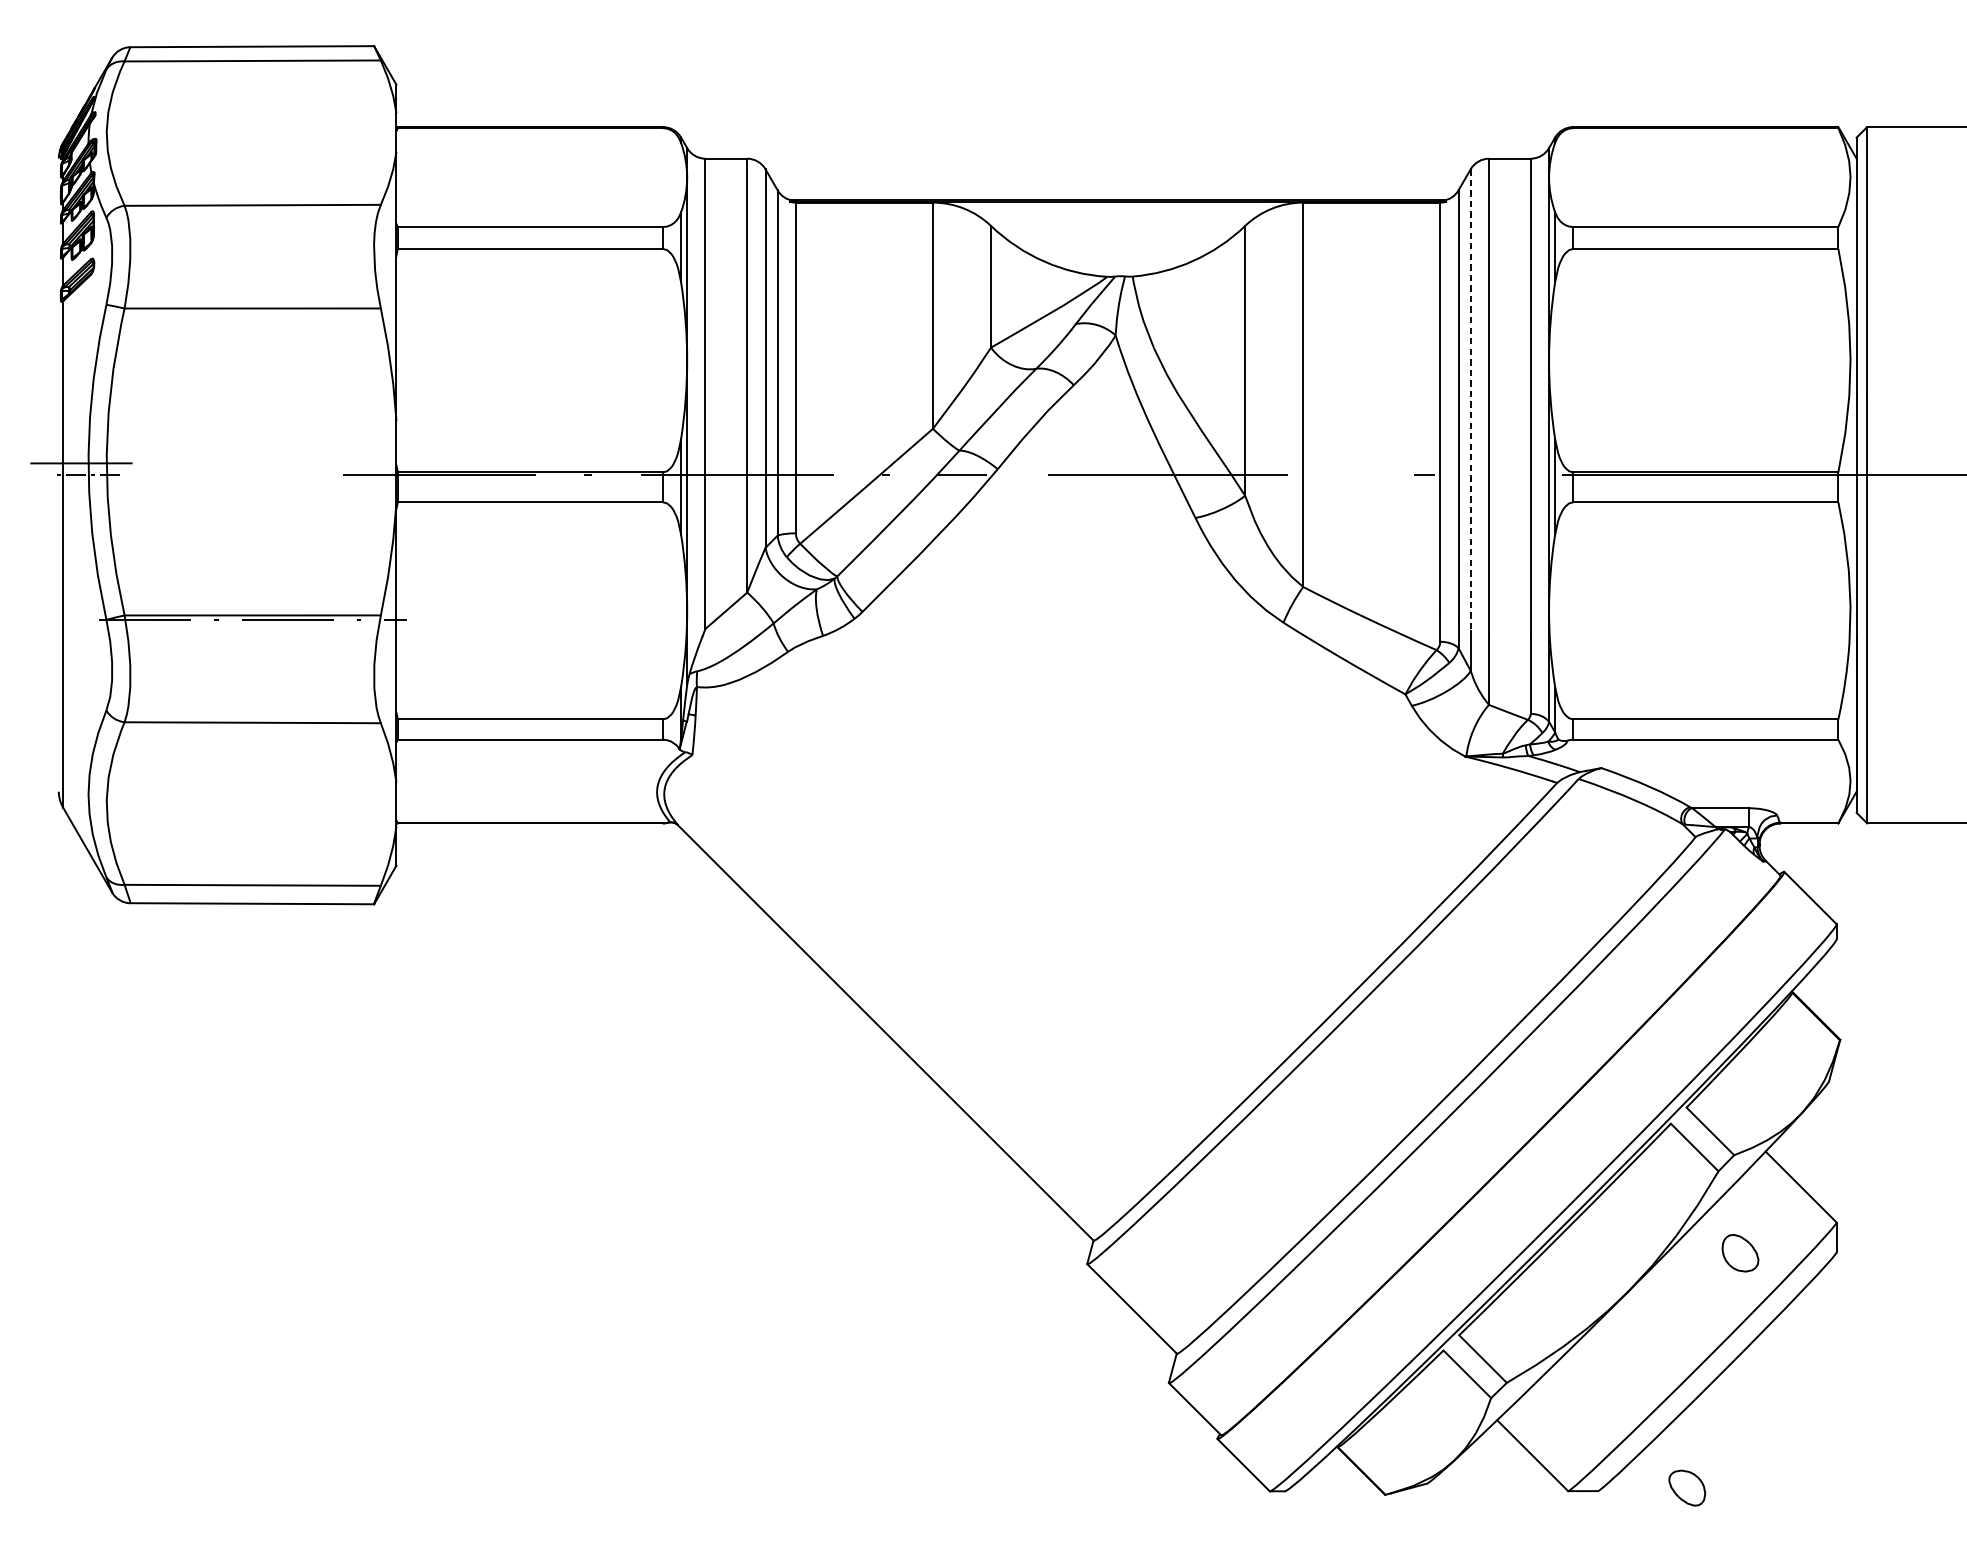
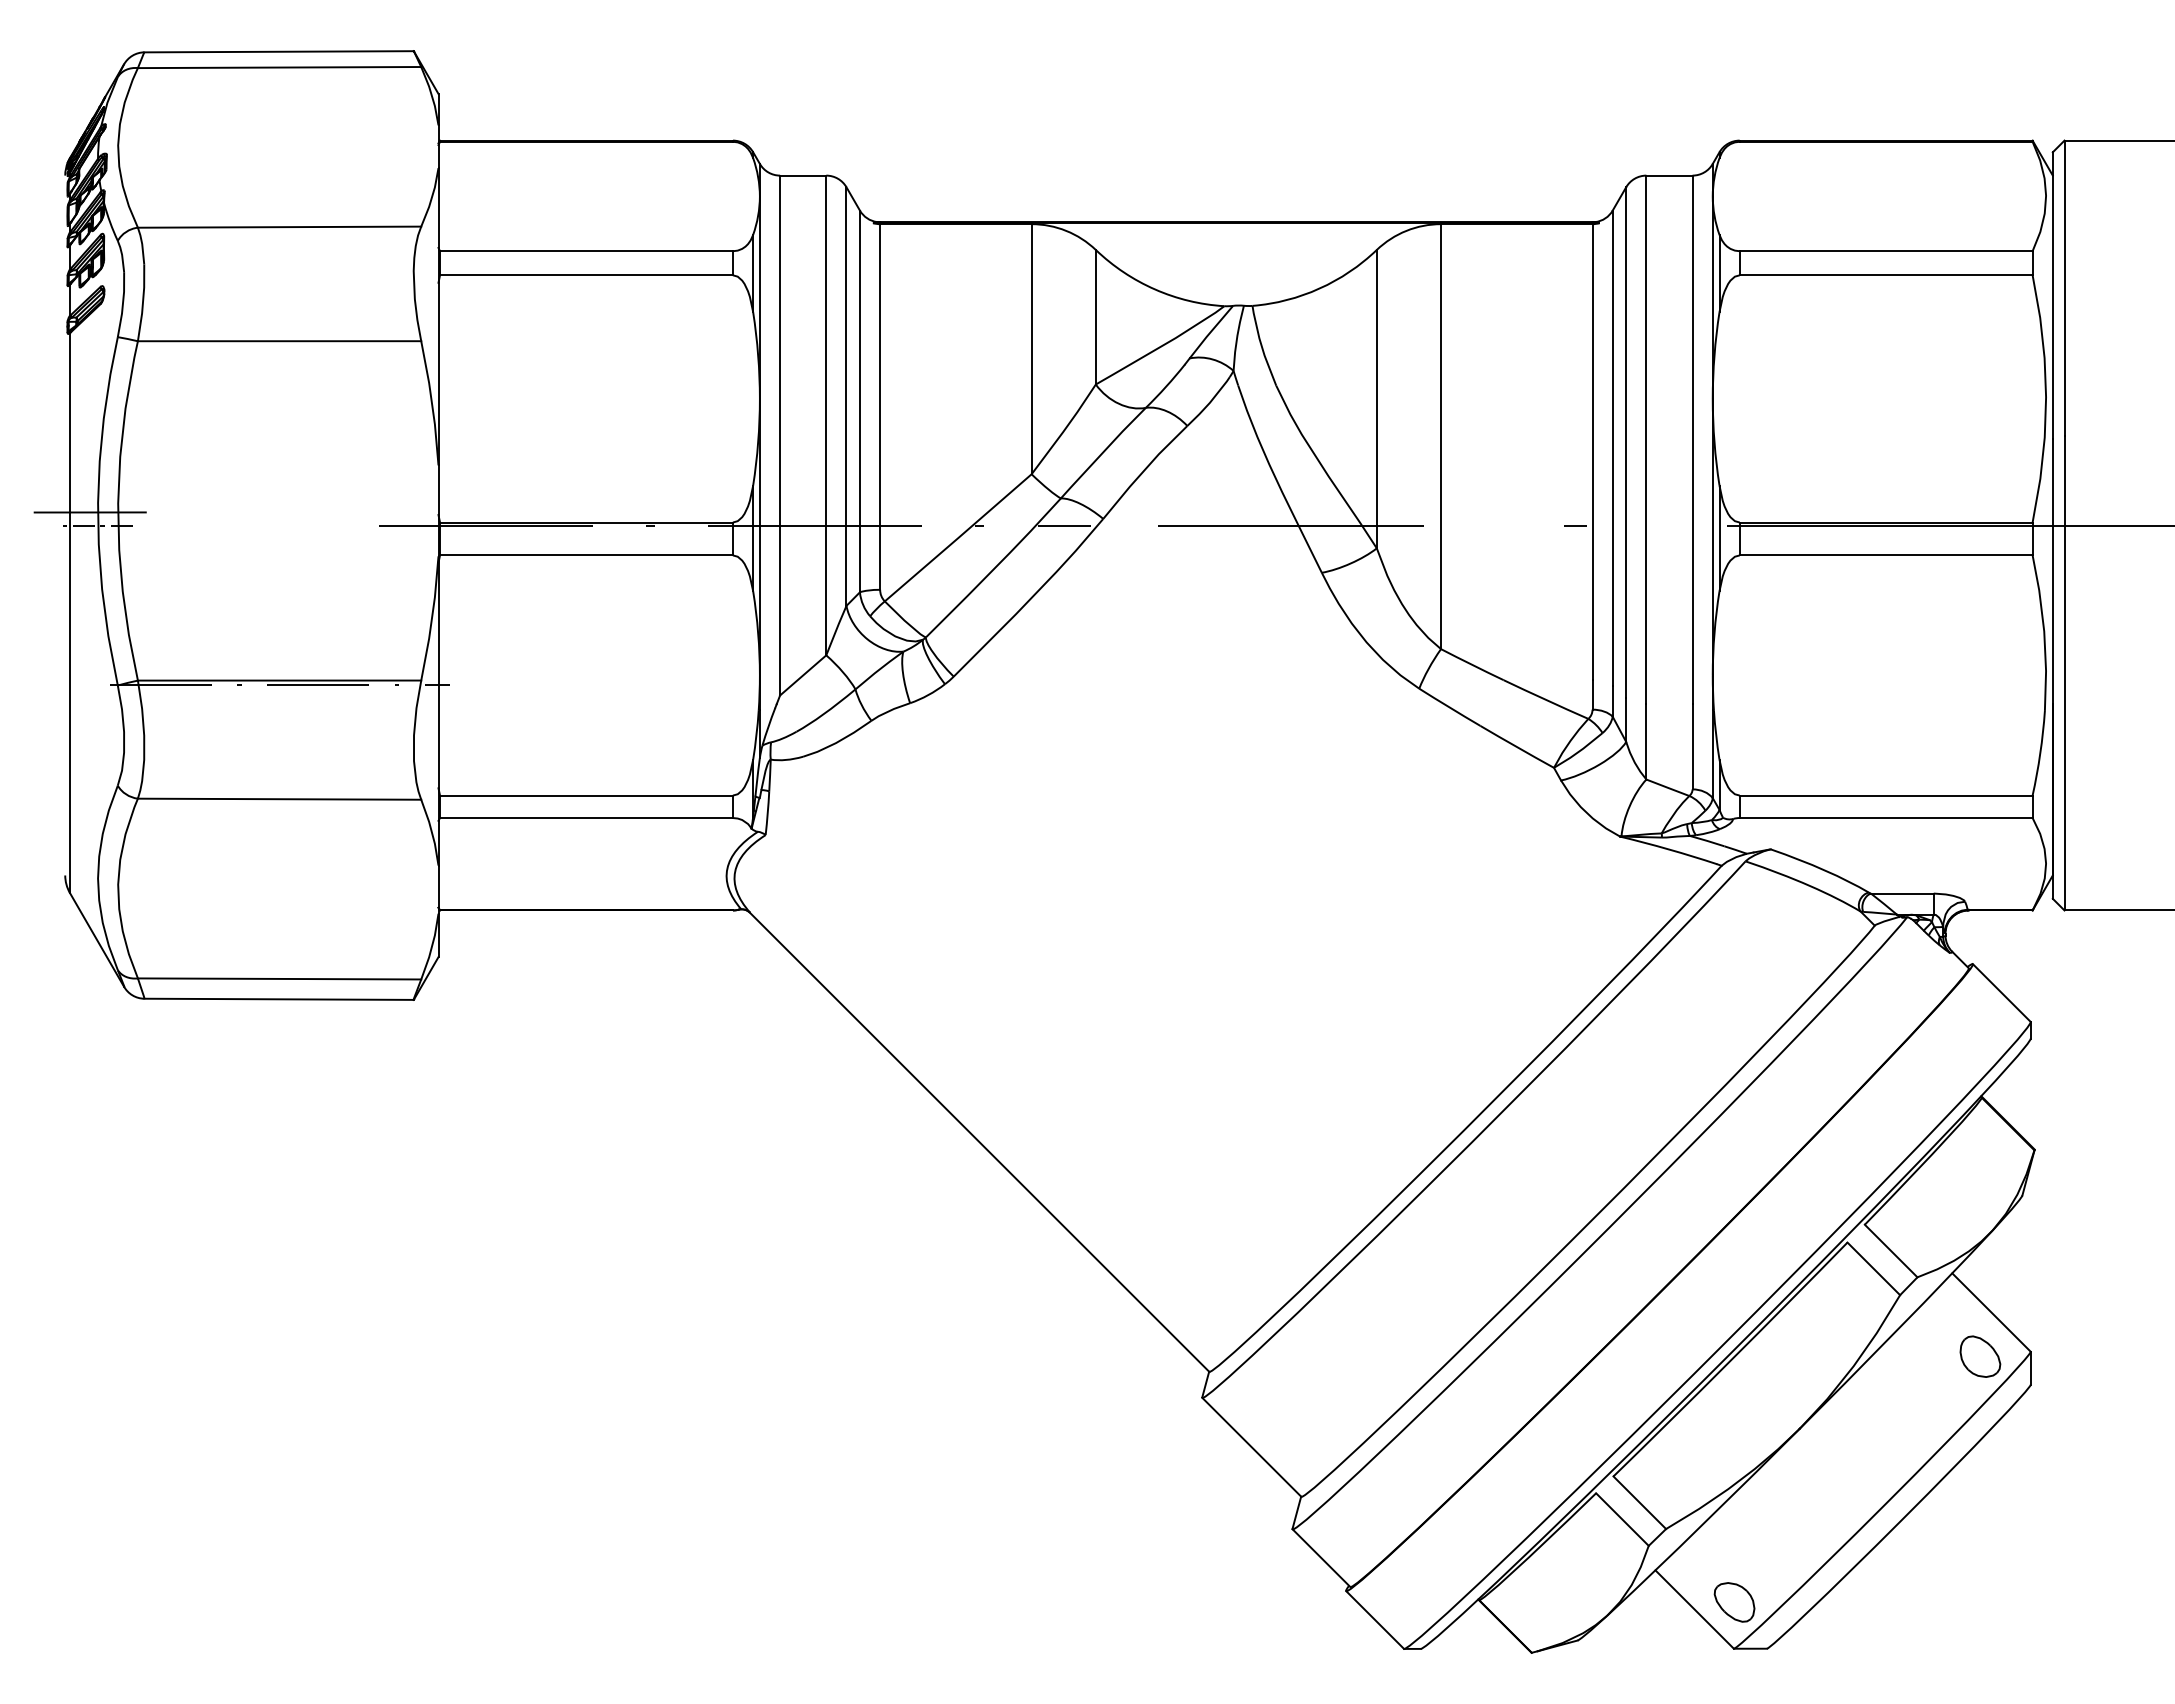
line: (1471, 401) -> (1626, 443), dashed -> solid
part: (1740, 1253) -> (1980, 1356), moved
part: (1687, 1488) -> (1734, 1602), moved

